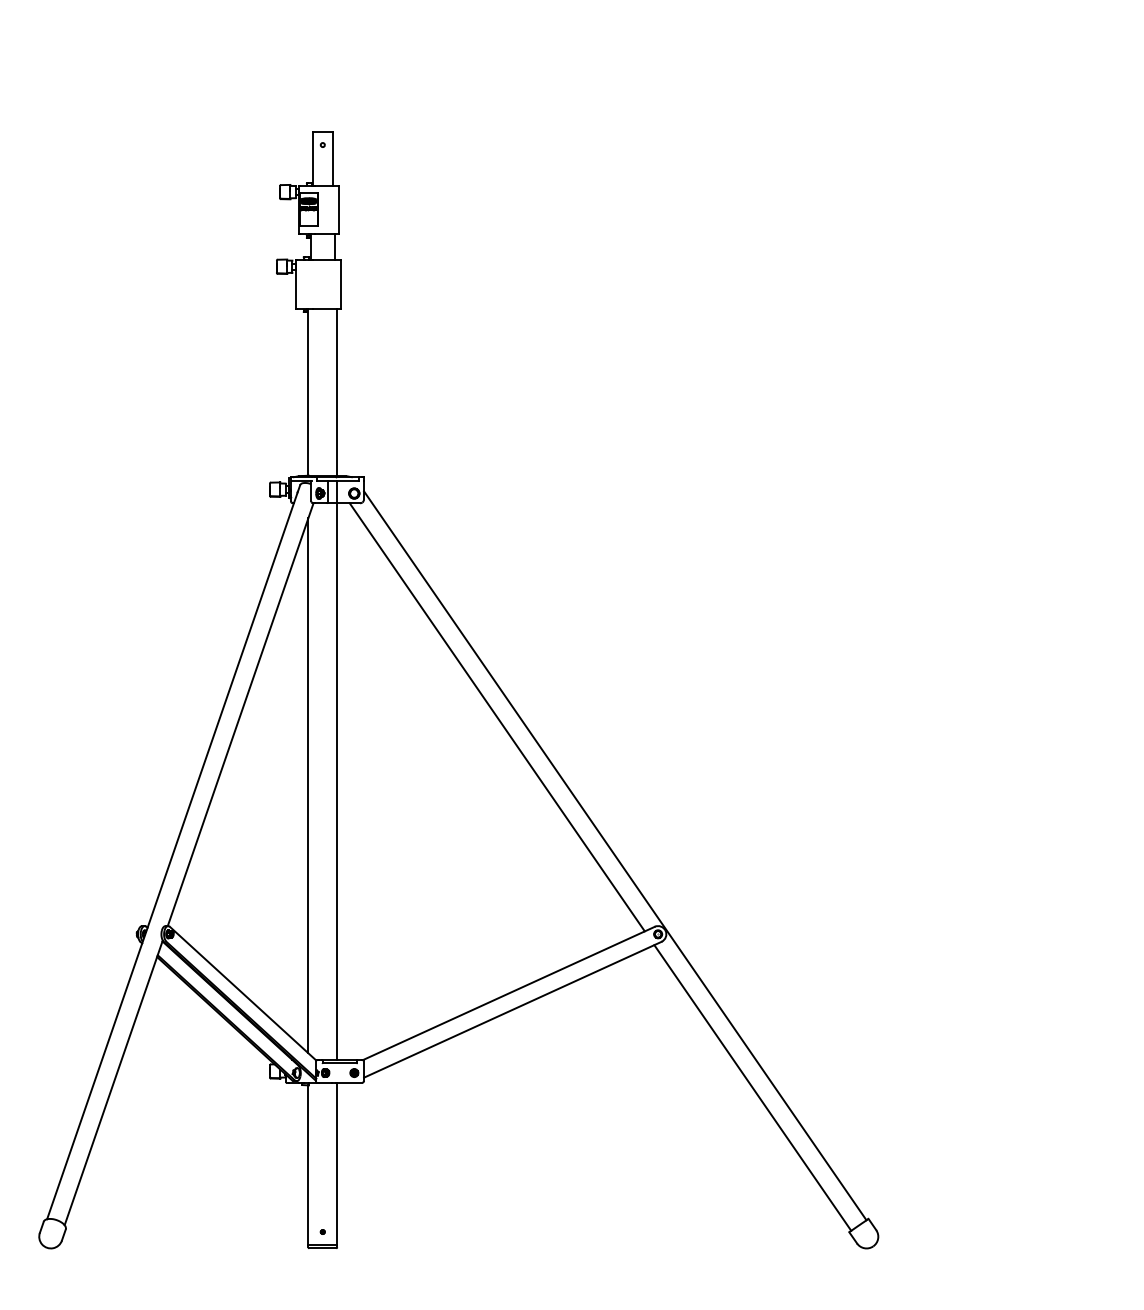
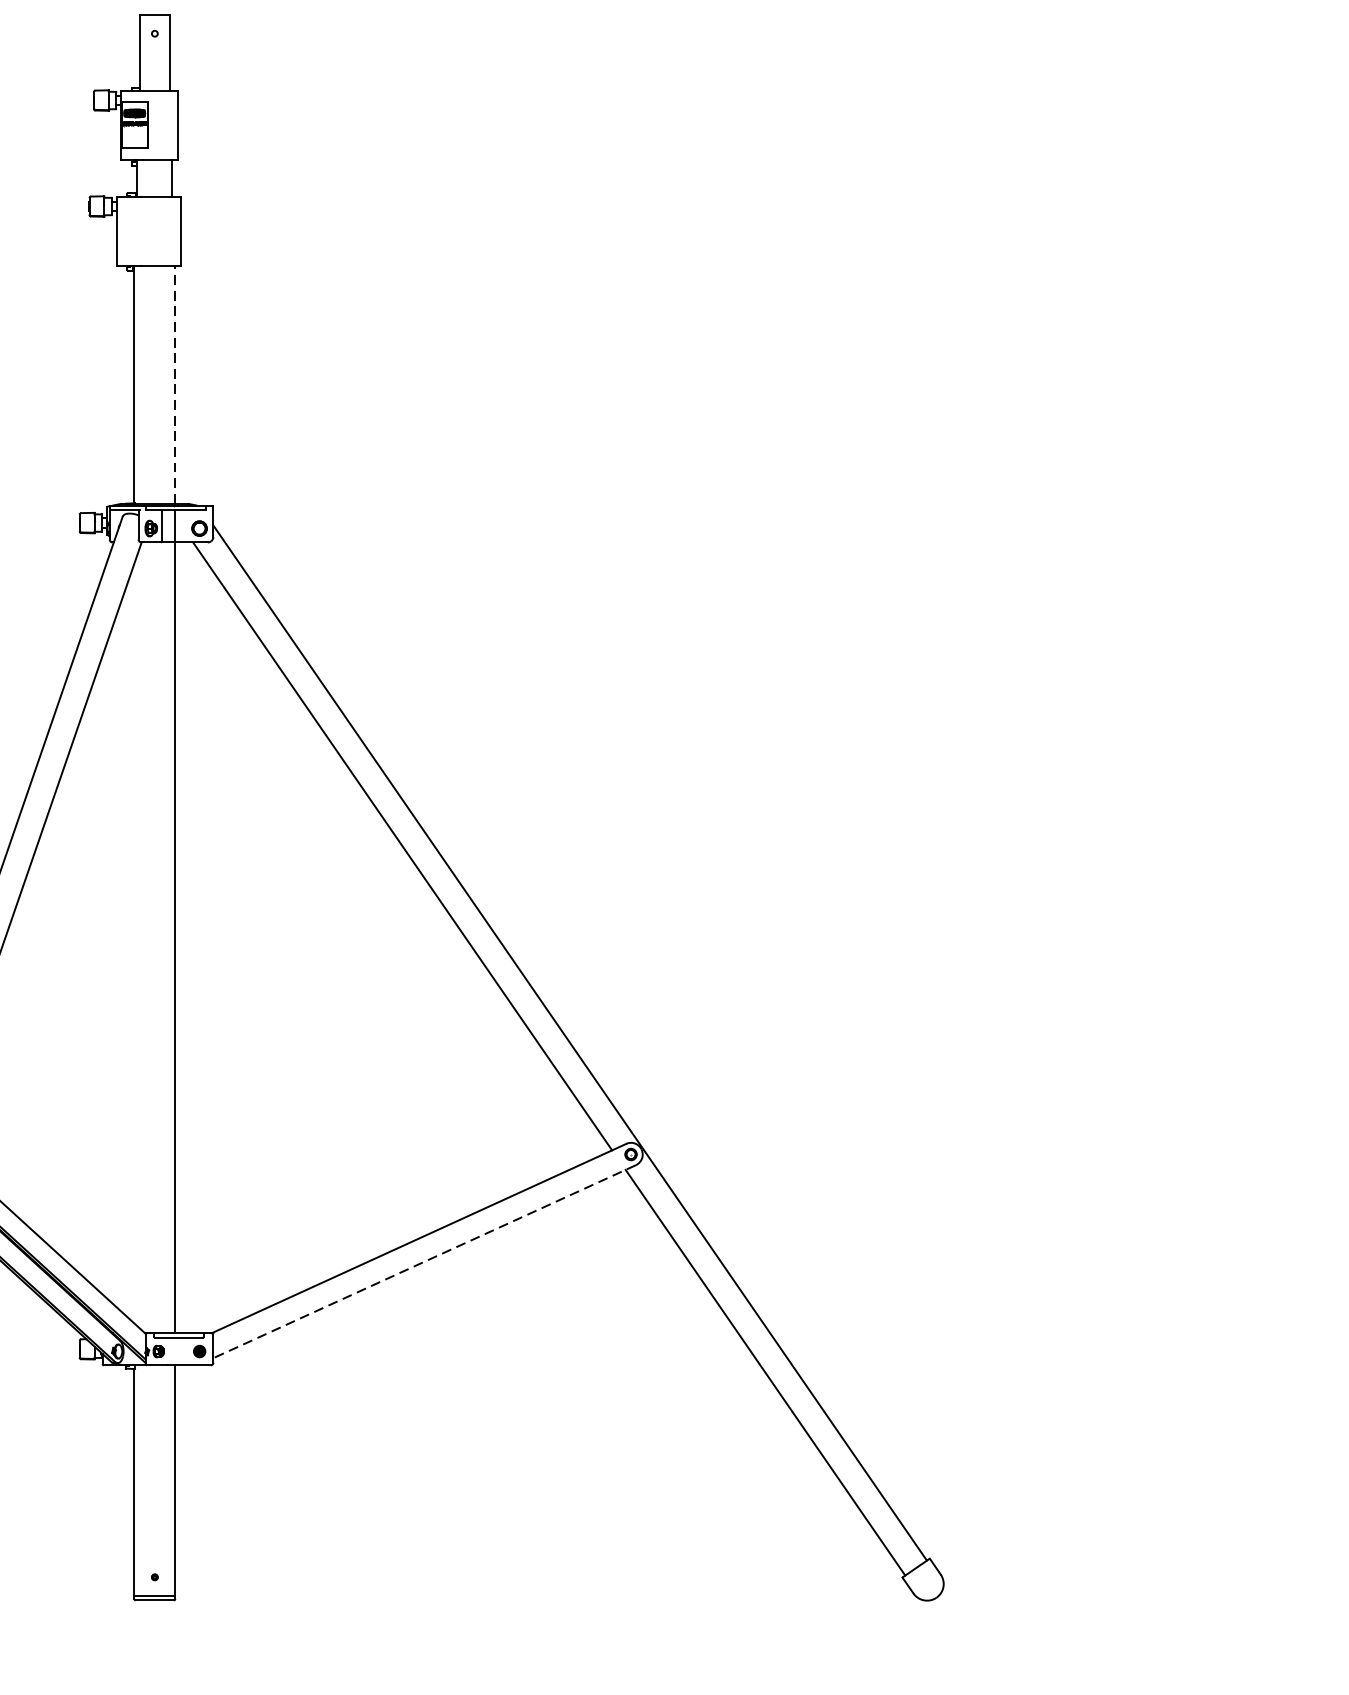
line: (337, 392) -> (175, 385), solid -> dashed
line: (308, 785) -> (134, 943), removed
line: (512, 1009) -> (424, 1261), solid -> dashed

